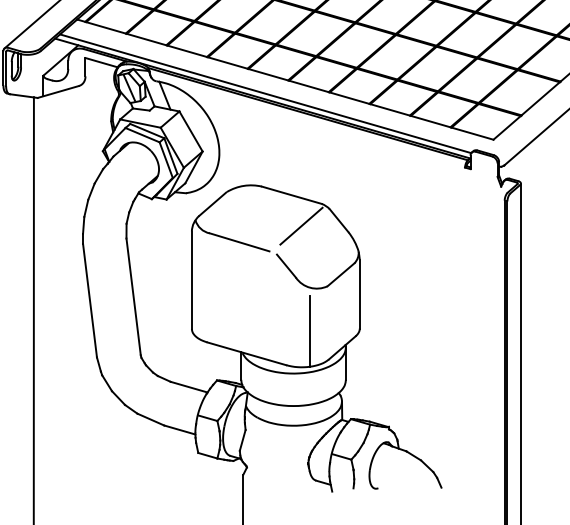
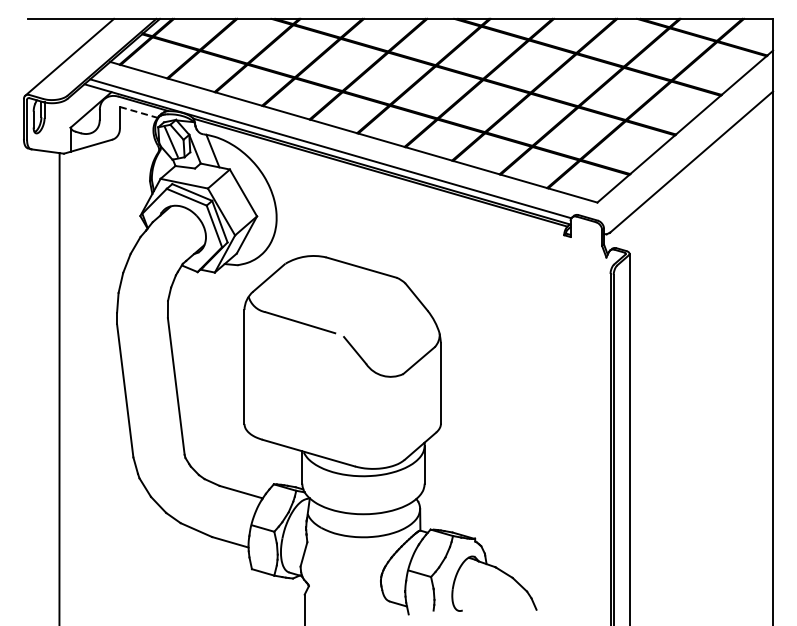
line: (101, 62) -> (138, 112), solid -> dashed
line: (301, 225) -> (372, 303), removed
line: (309, 331) -> (382, 426), removed

